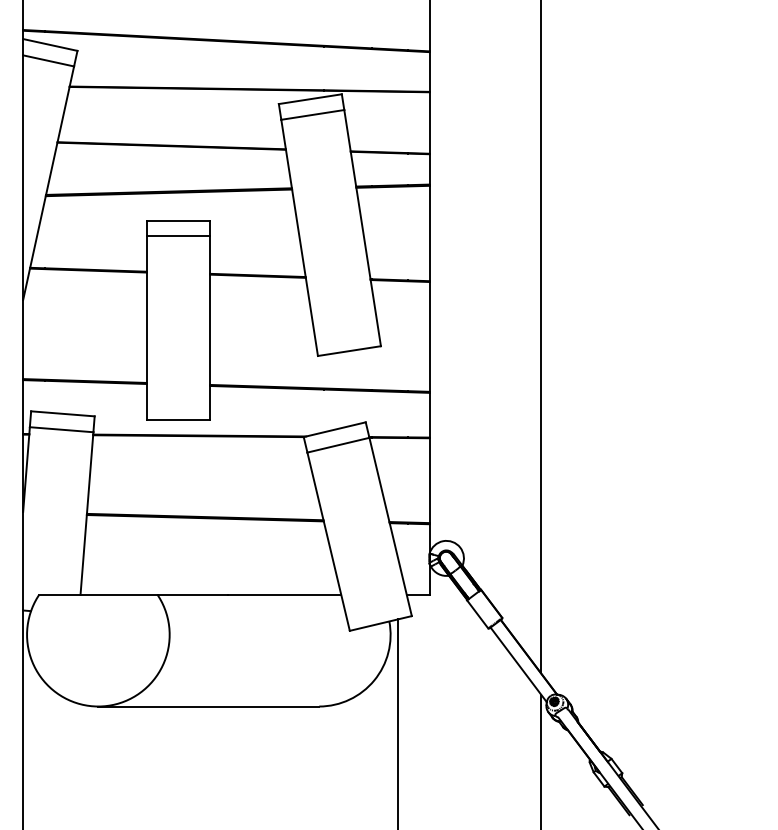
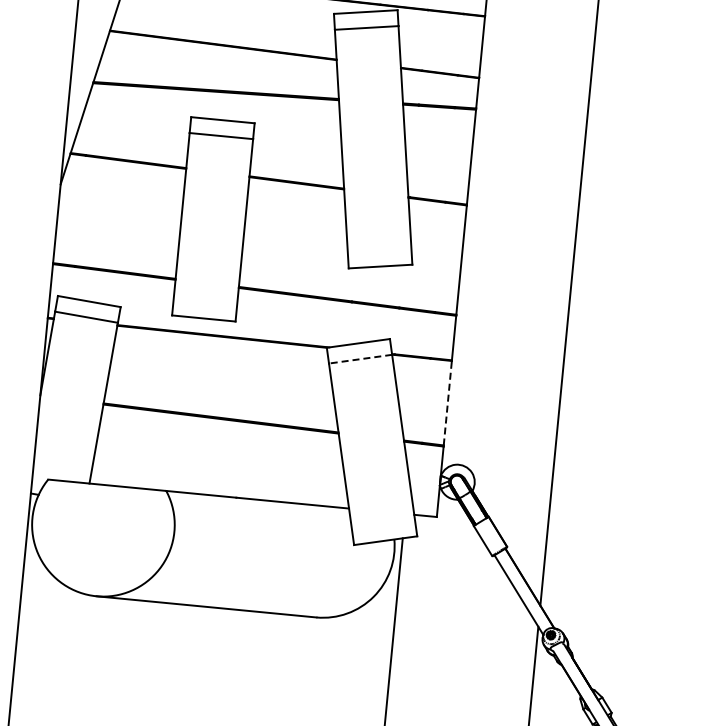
line: (338, 445) -> (360, 359), solid -> dashed
line: (429, 480) -> (447, 403), solid -> dashed

